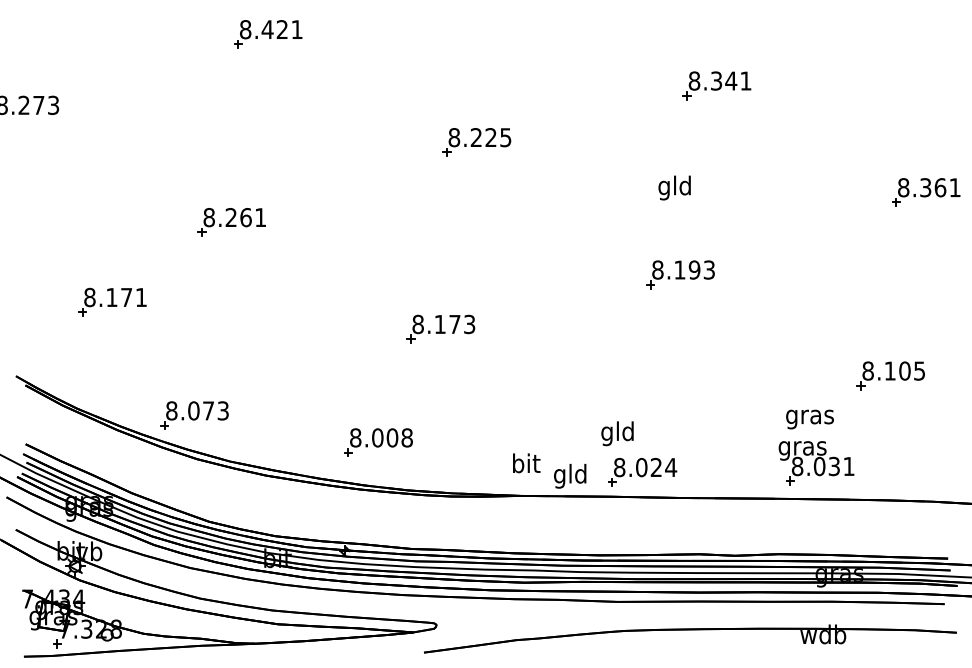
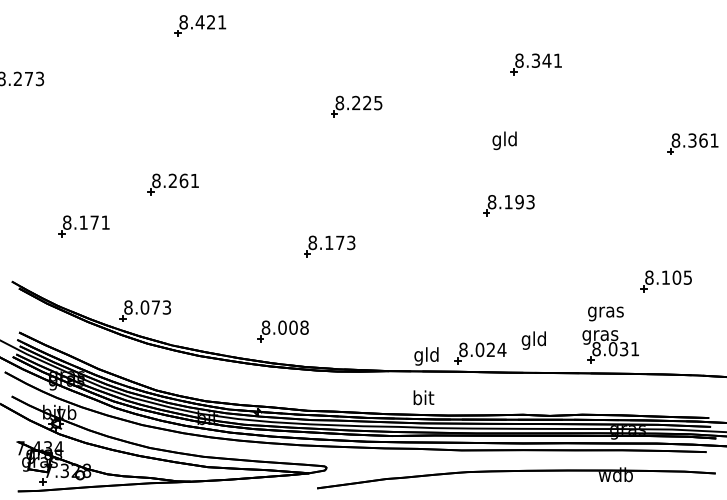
part: (230, 222) -> (172, 184), moved
text: (616, 433) -> (533, 340), moved
text: (526, 462) -> (423, 397), moved

